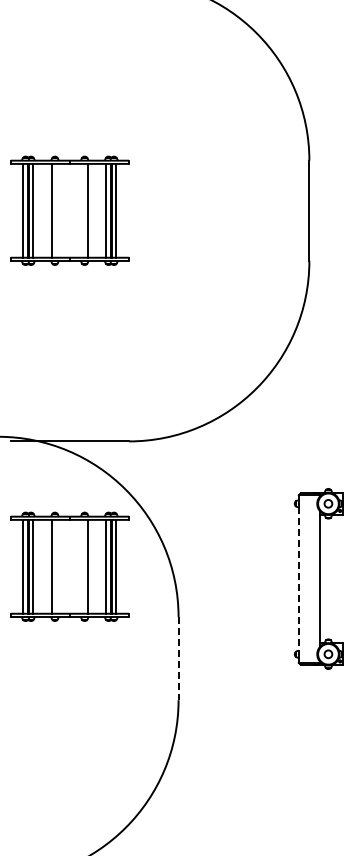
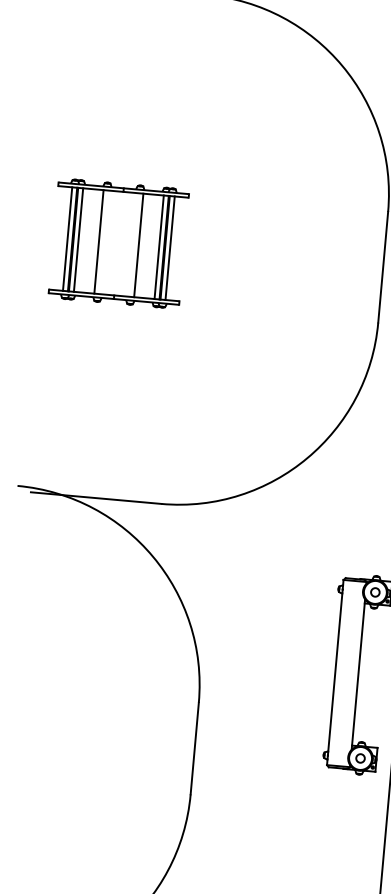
part: (69, 566) -> (83, 636), removed
line: (298, 579) -> (334, 672), dashed -> solid
line: (178, 659) -> (194, 749), dashed -> solid

